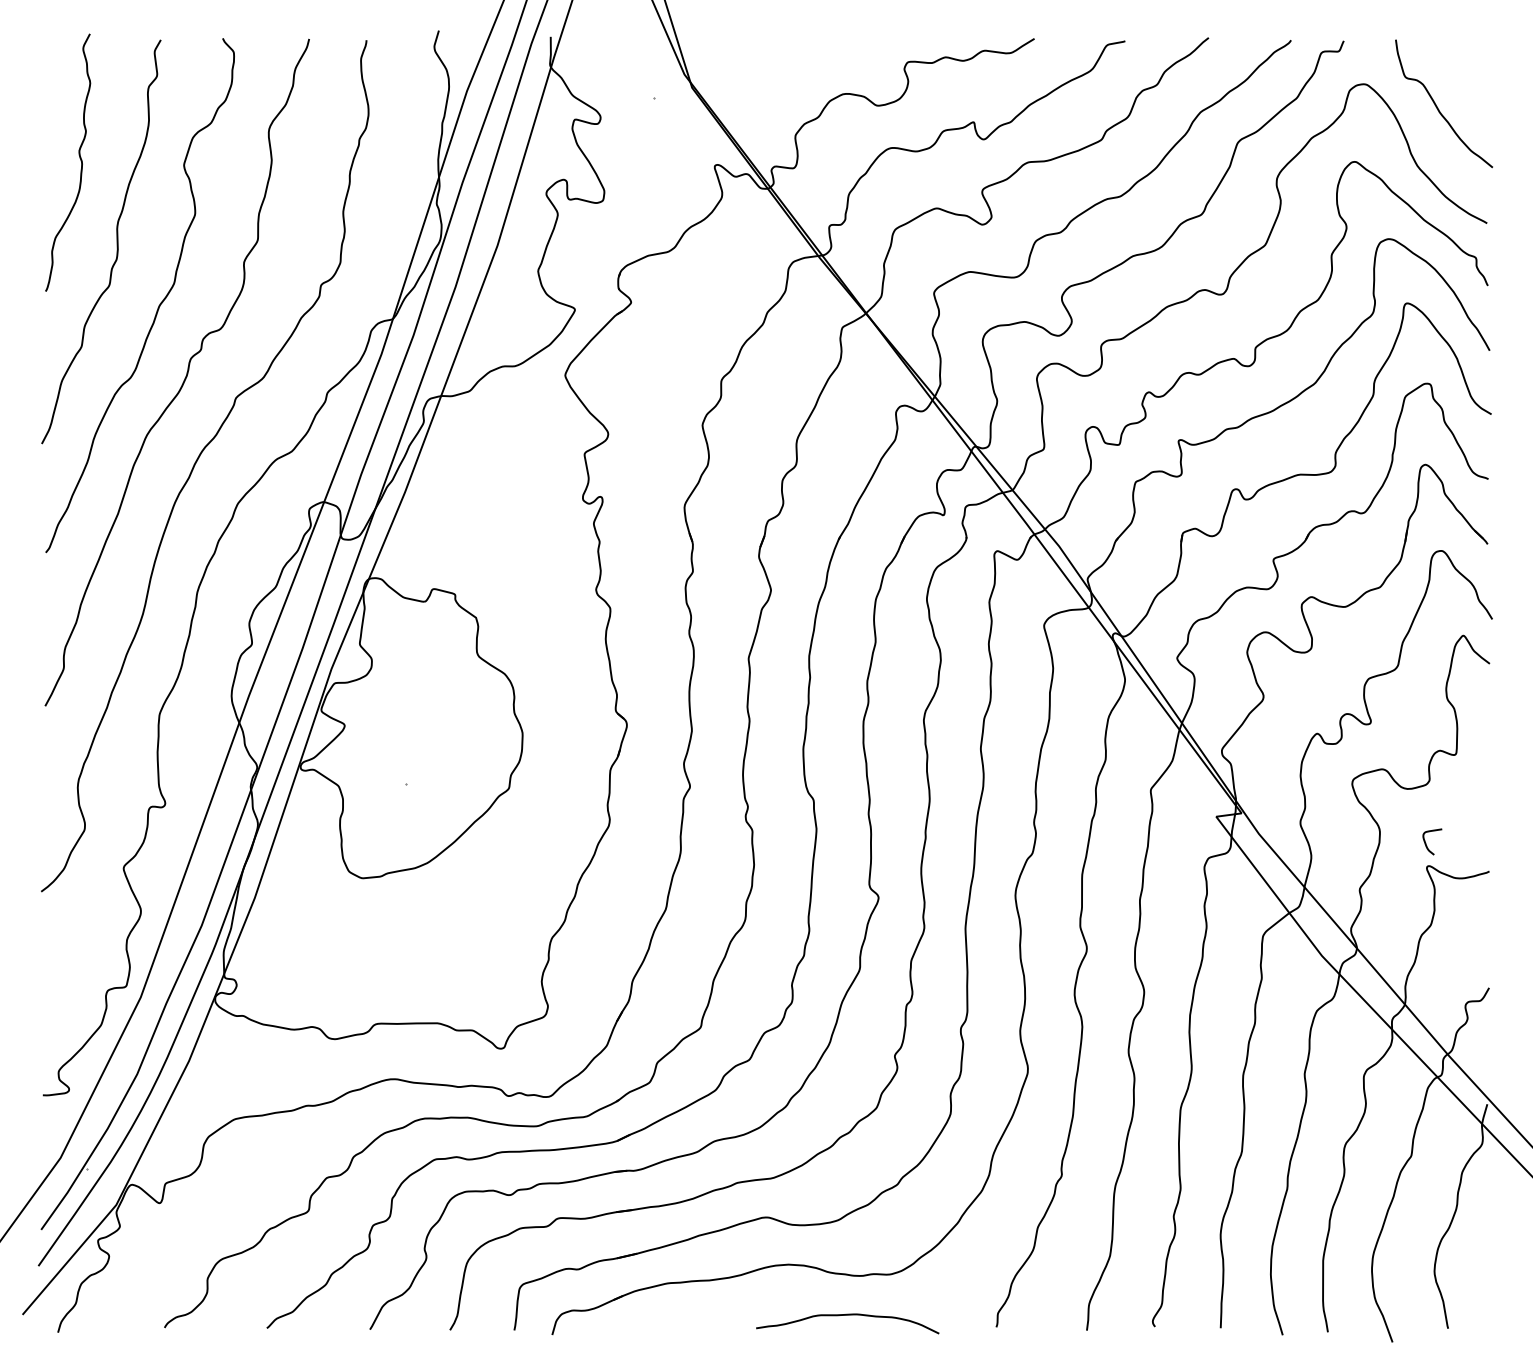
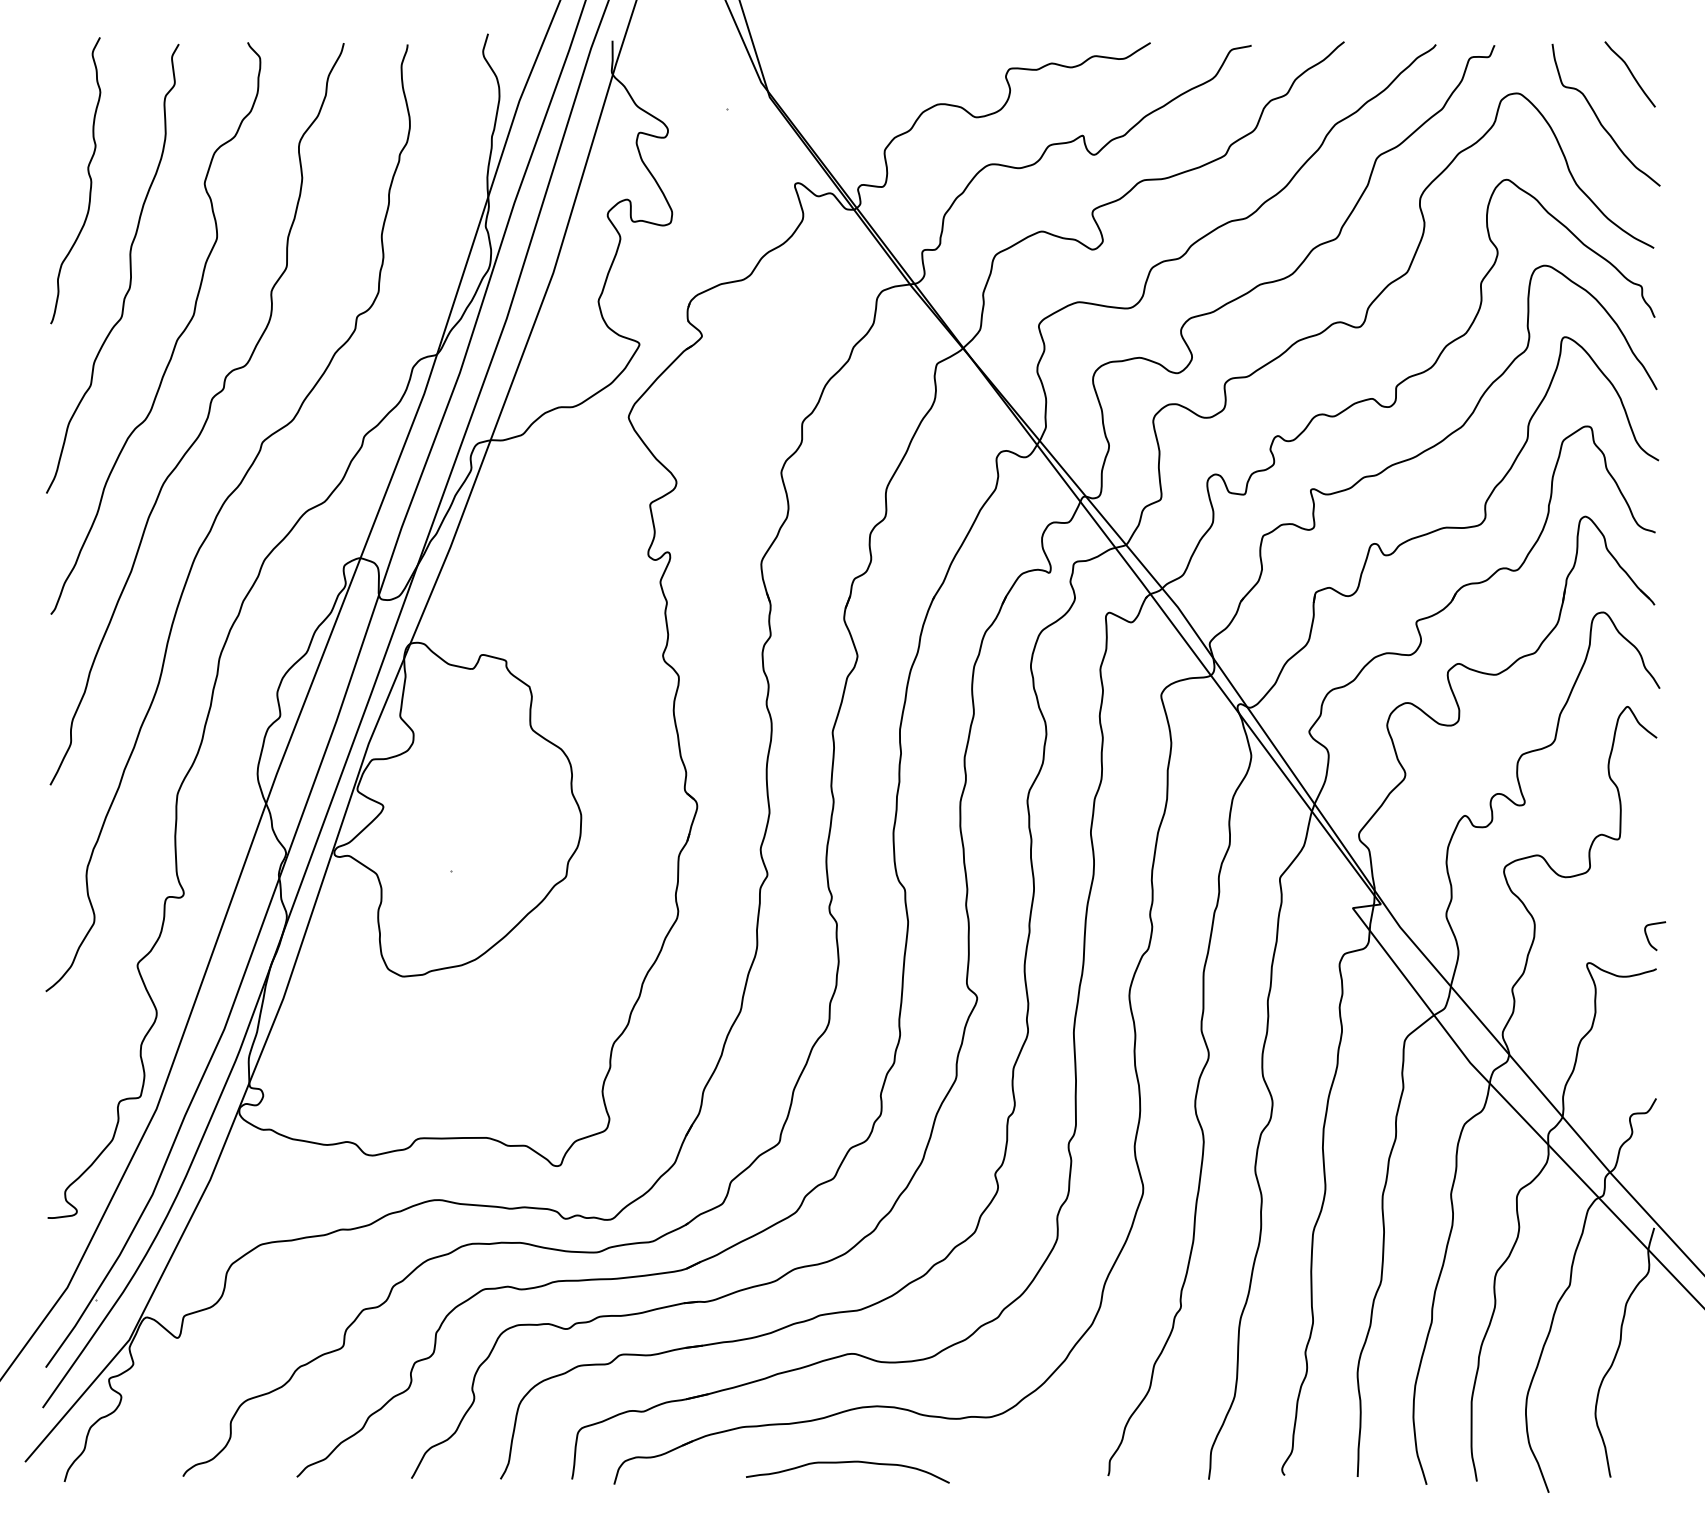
curve: (1465, 66) -> (1630, 73), added
curve: (1426, 843) -> (1648, 937), moved
curve: (844, 1316) -> (844, 1463), moved

